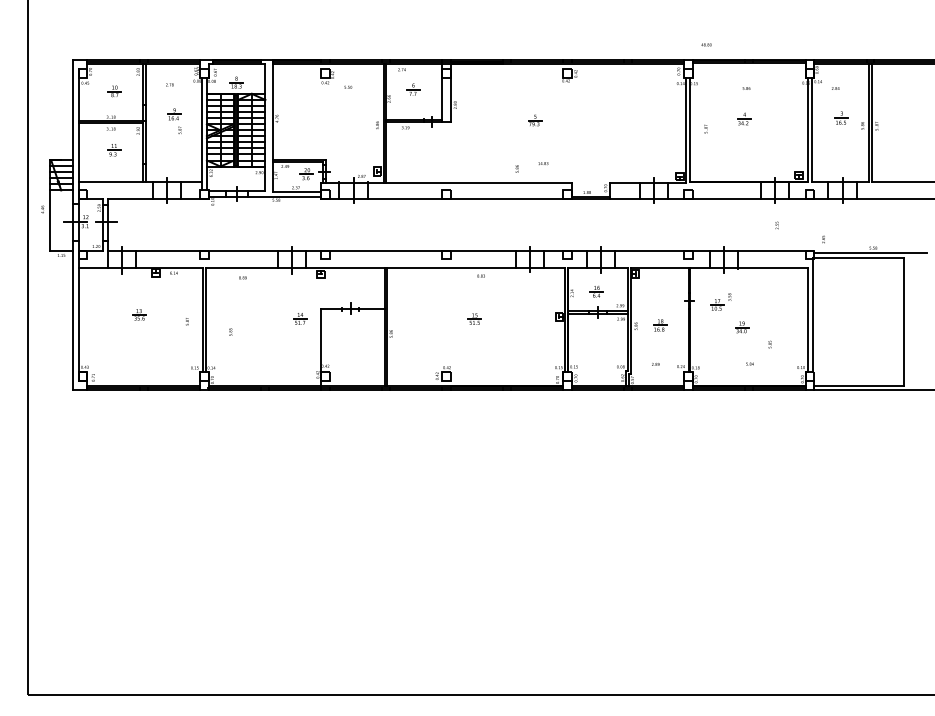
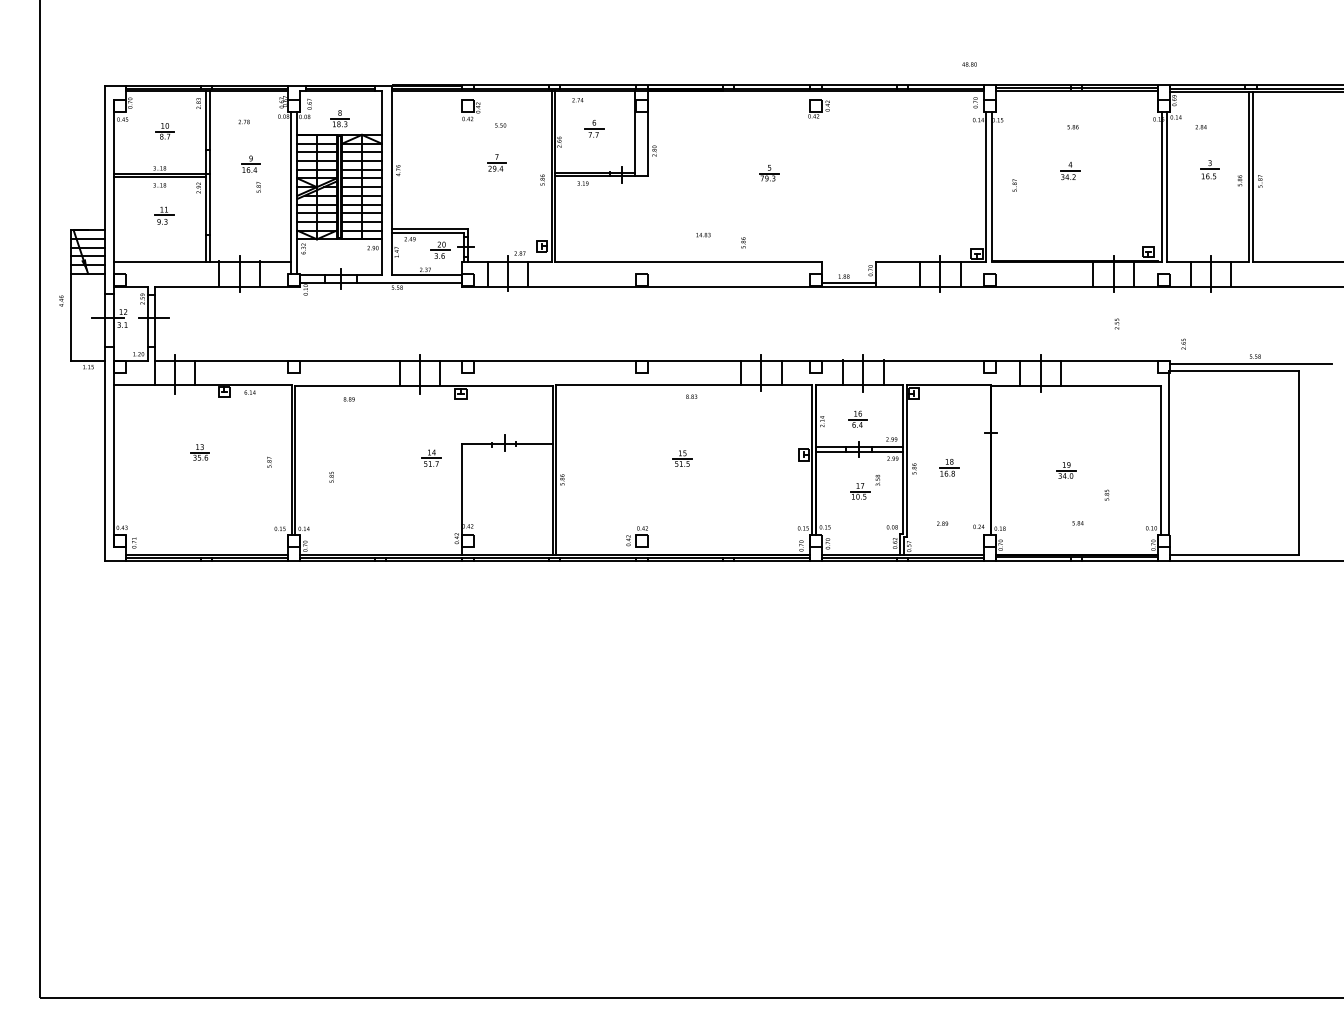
text: (706, 44) -> (969, 63), moved
part: (345, 113) -> (496, 163), added
text: (543, 163) -> (703, 234), moved
part: (720, 301) -> (864, 486), moved

